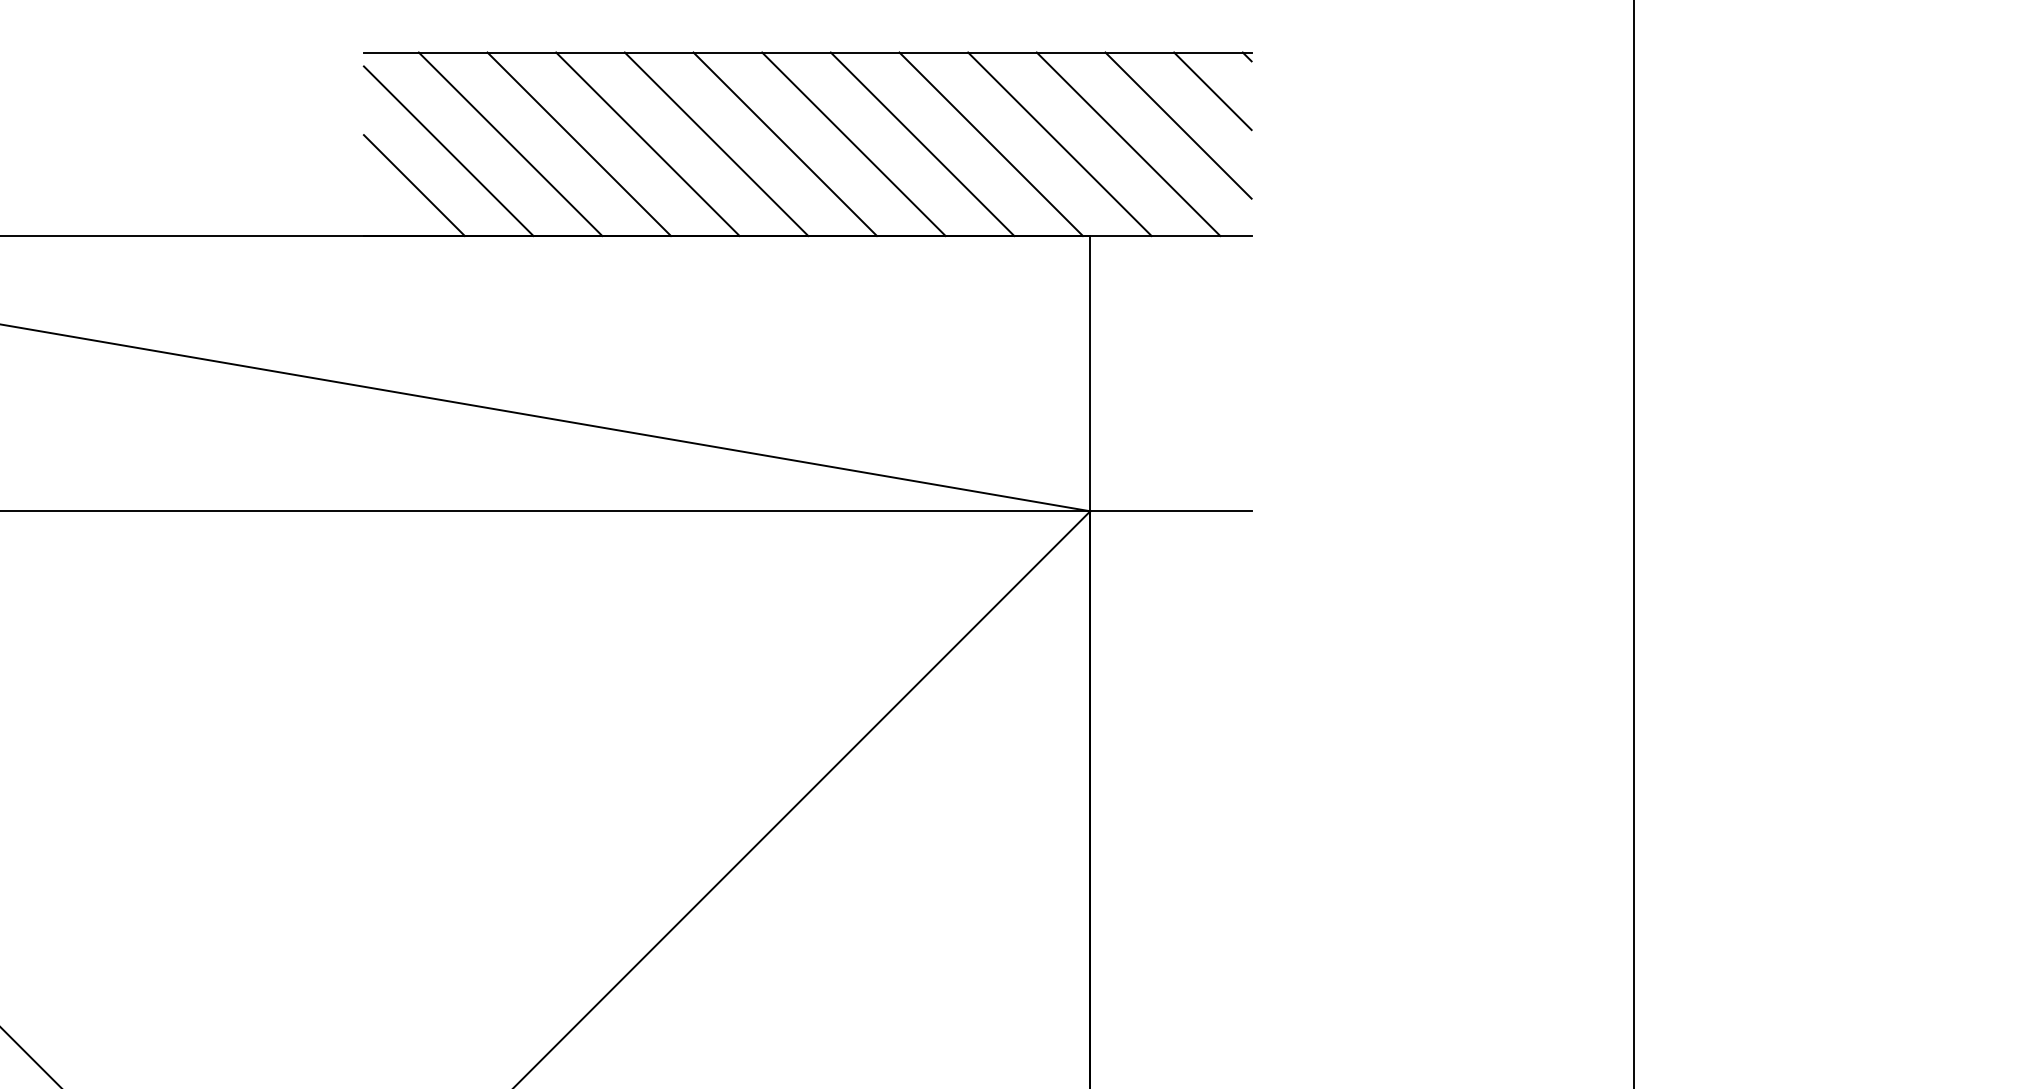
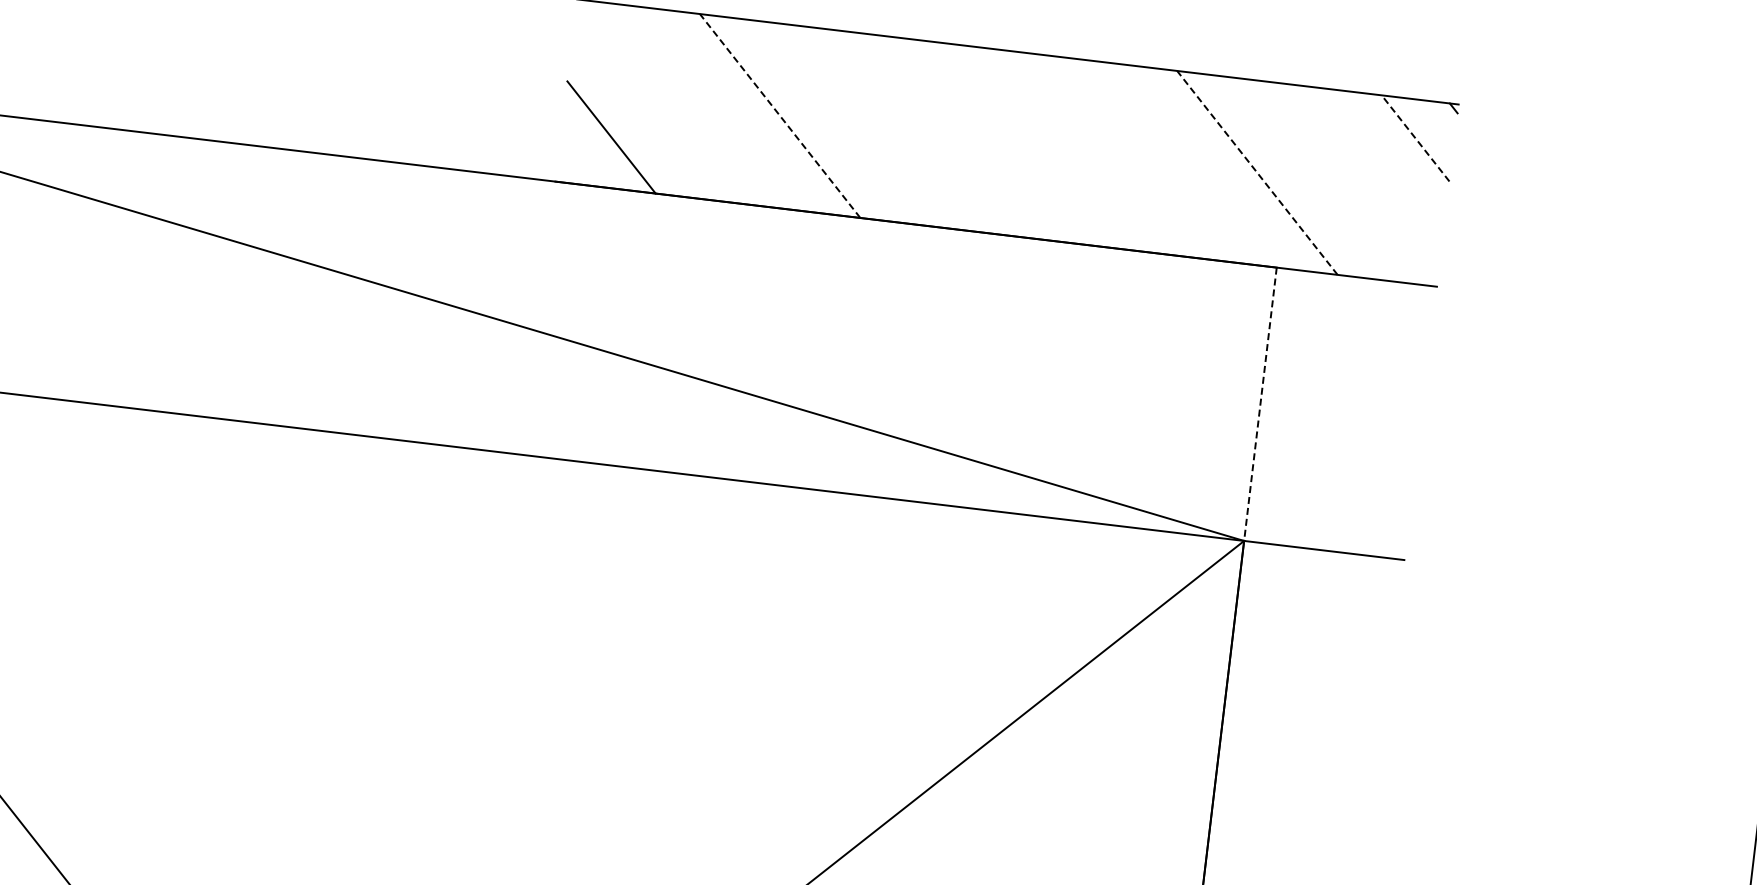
line: (1212, 91) -> (1415, 138), solid -> dashed
line: (1178, 125) -> (1377, 168), removed
line: (510, 144) -> (711, 108), removed
line: (579, 144) -> (780, 116), solid -> dashed
line: (647, 144) -> (847, 124), removed
line: (716, 144) -> (916, 132), removed
line: (784, 144) -> (983, 140), removed
line: (853, 144) -> (1052, 148), removed
line: (922, 144) -> (1120, 156), removed
line: (990, 144) -> (1188, 164), removed
line: (1059, 144) -> (1256, 173), solid -> dashed
line: (1128, 144) -> (1325, 181), removed
line: (448, 151) -> (649, 107), removed
line: (1090, 373) -> (1260, 404), solid -> dashed

